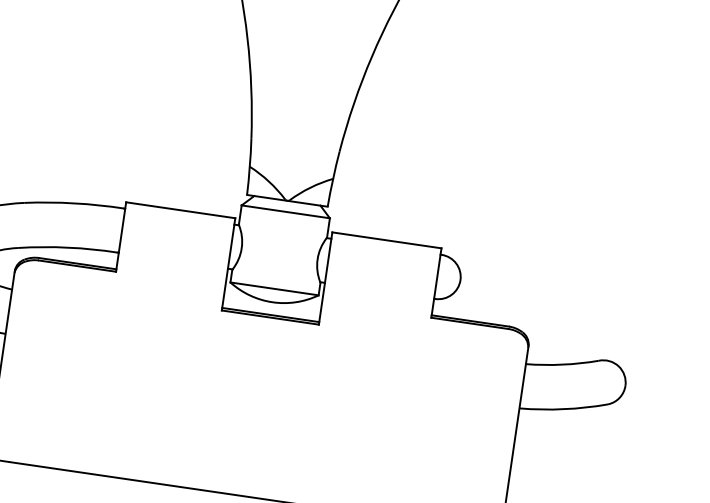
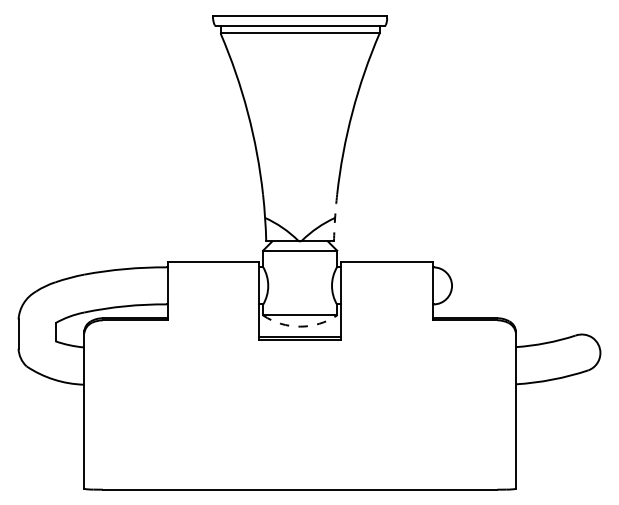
arc: (333, 179) -> (335, 218), solid -> dashed
arc: (273, 302) -> (300, 326), solid -> dashed

